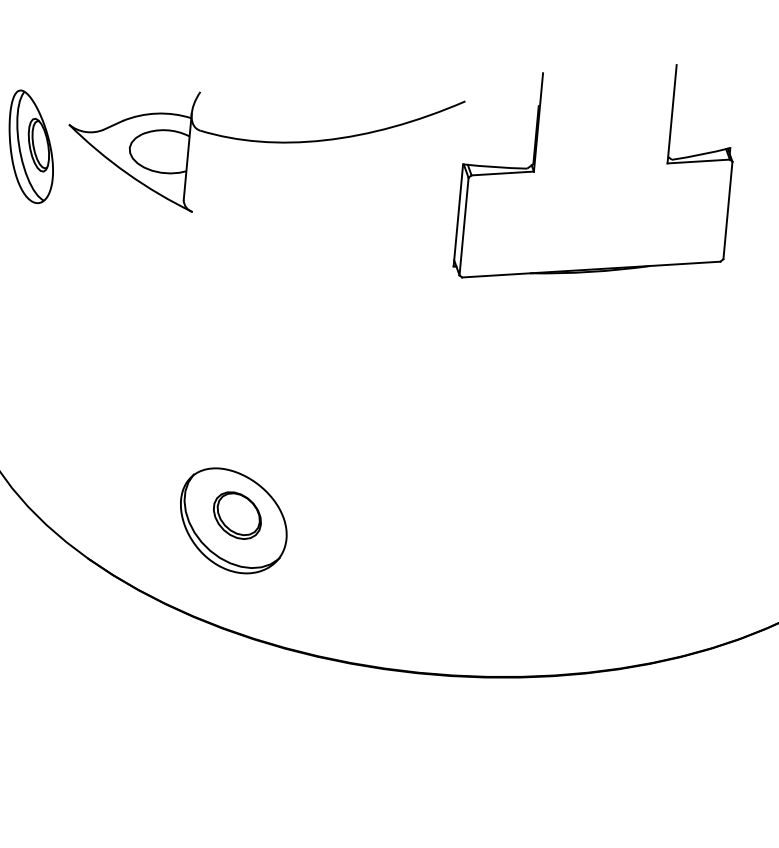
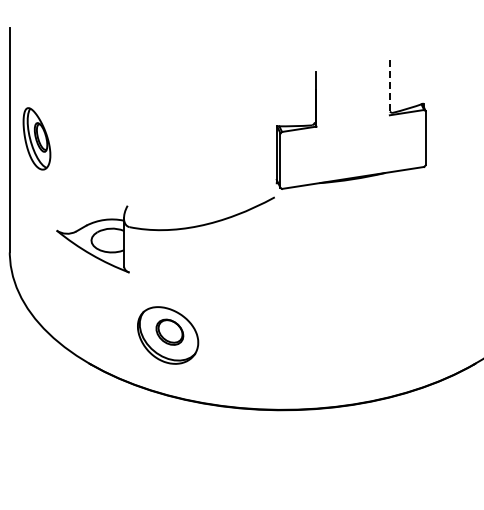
line: (671, 115) -> (389, 88), solid -> dashed
part: (263, 149) -> (165, 234), moved

